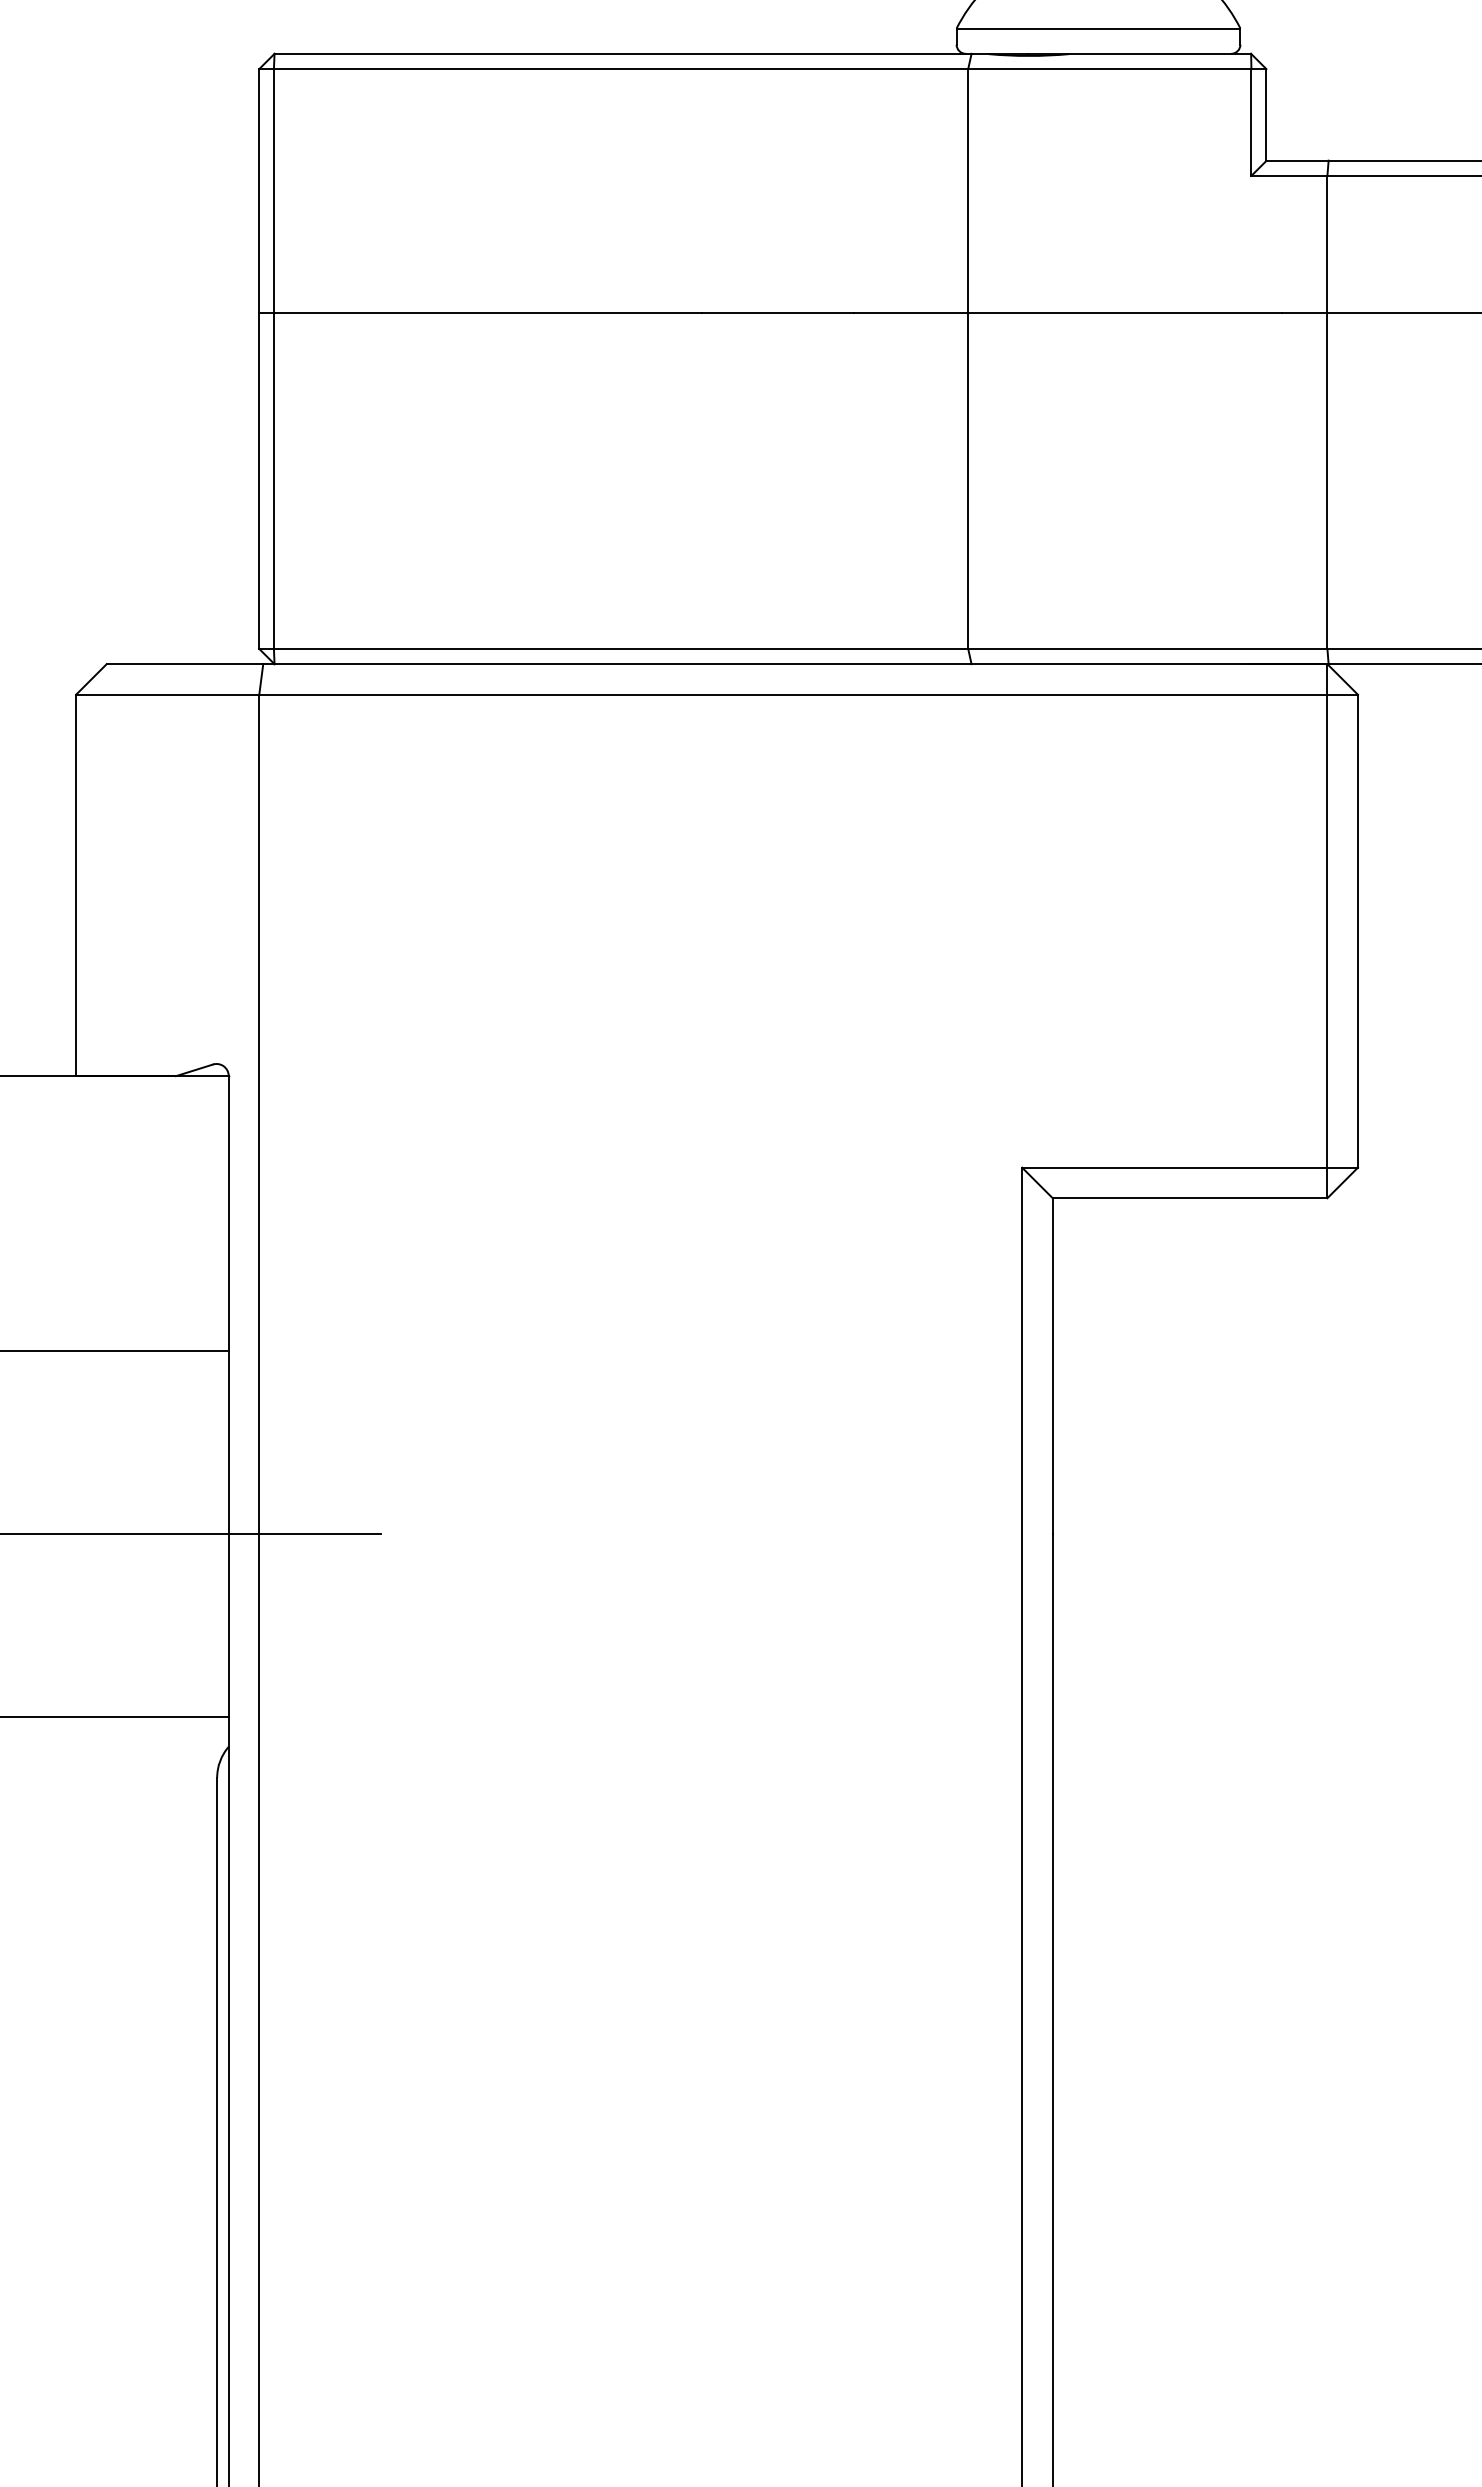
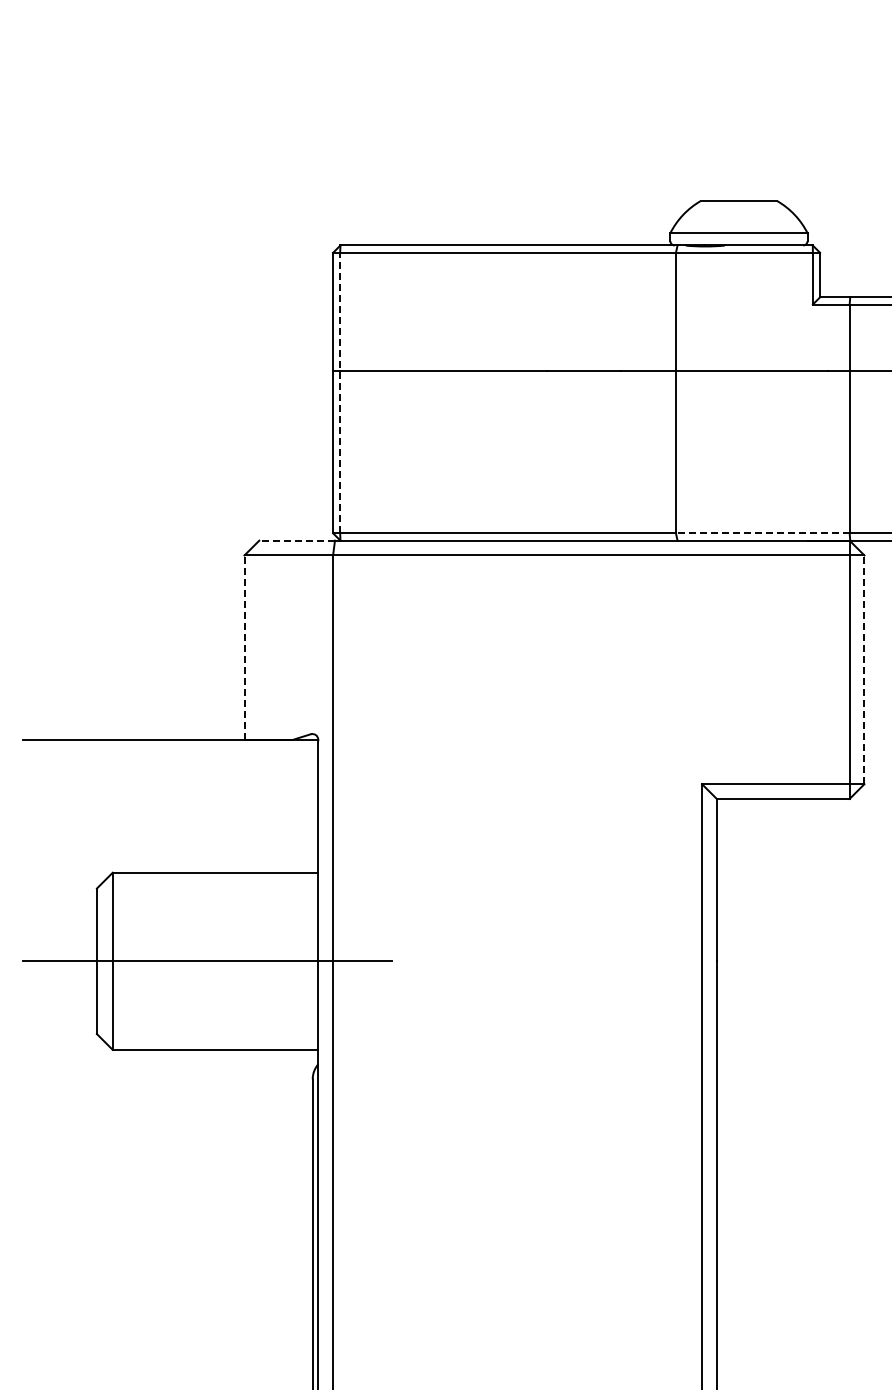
line: (274, 357) -> (340, 392), solid -> dashed
line: (1147, 649) -> (762, 533), solid -> dashed
line: (185, 663) -> (297, 540), solid -> dashed
line: (76, 885) -> (244, 647), solid -> dashed
line: (1358, 930) -> (864, 669), solid -> dashed

